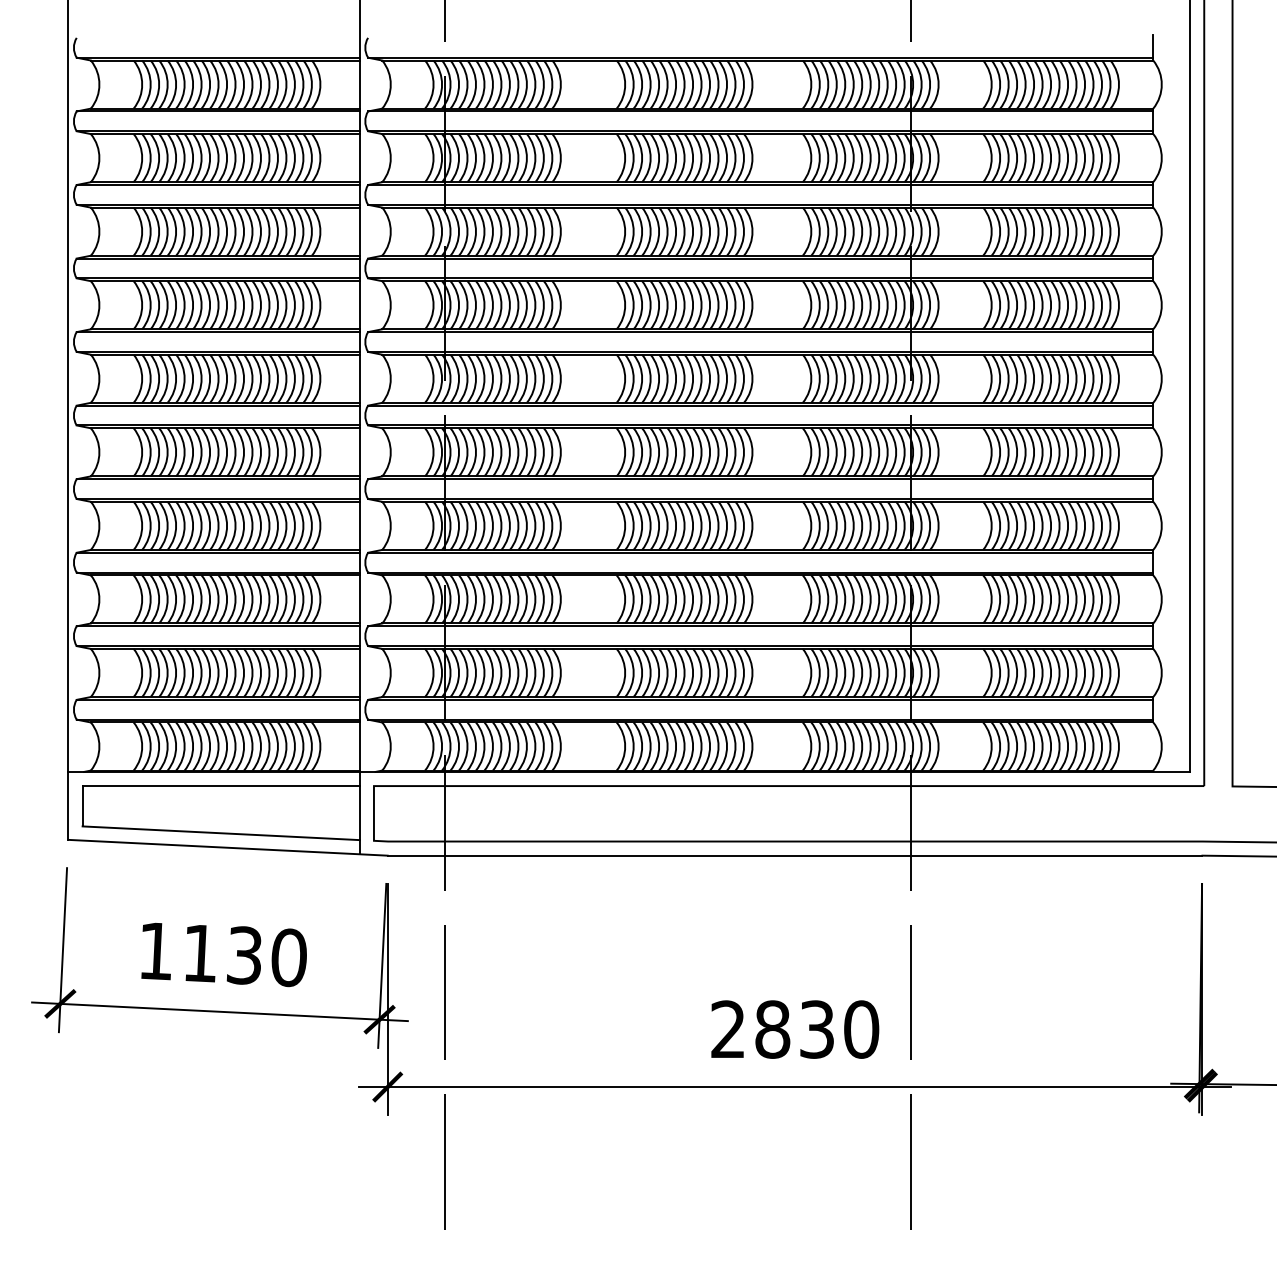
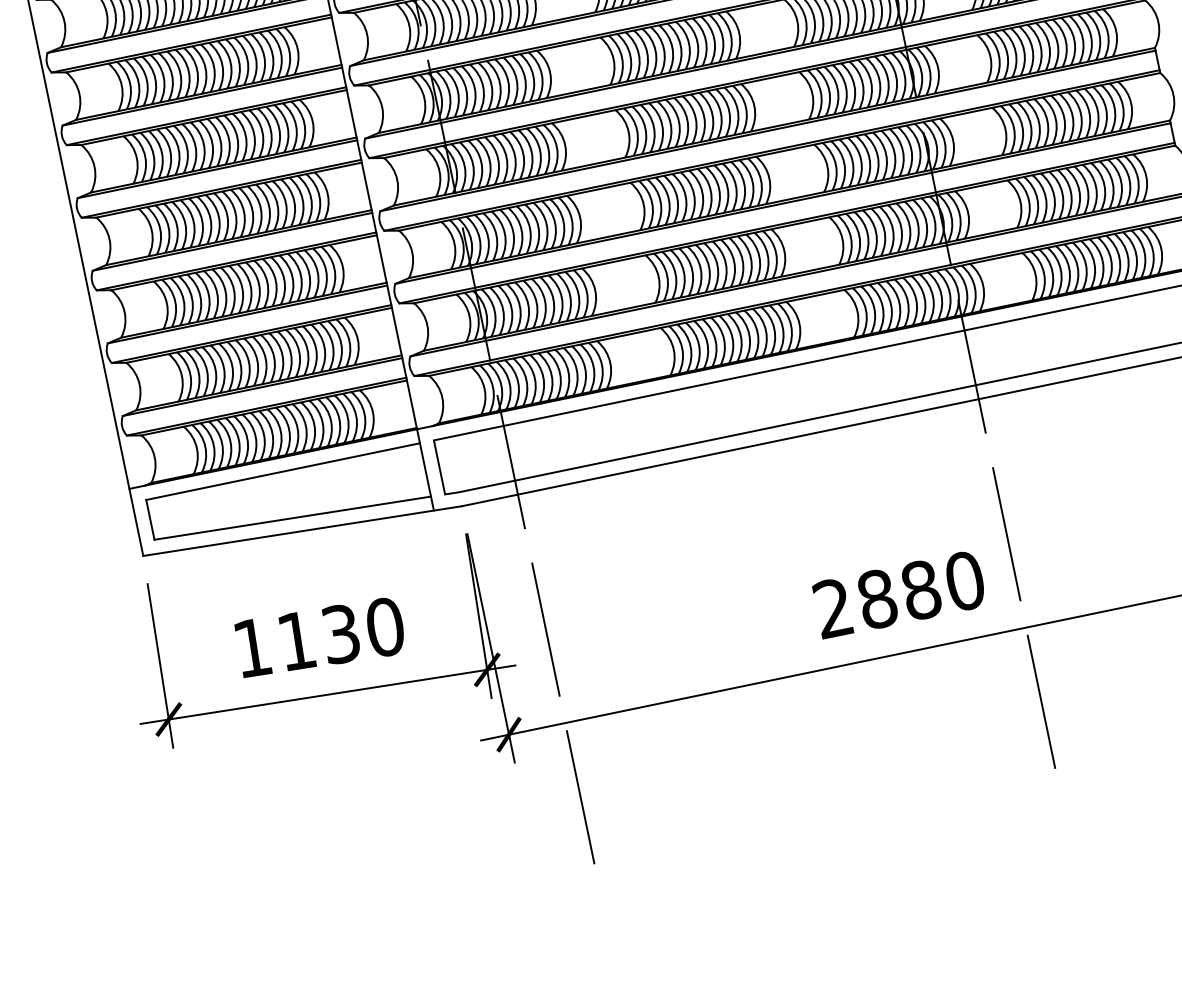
text: (816, 1029) -> (920, 590), 2830 -> 2880

